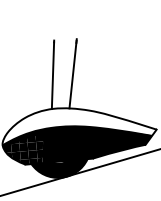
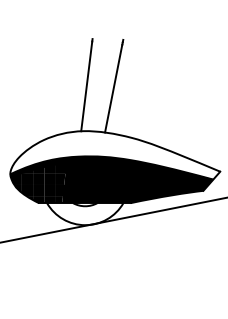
fill: (60, 169) -> (85, 214), removed

